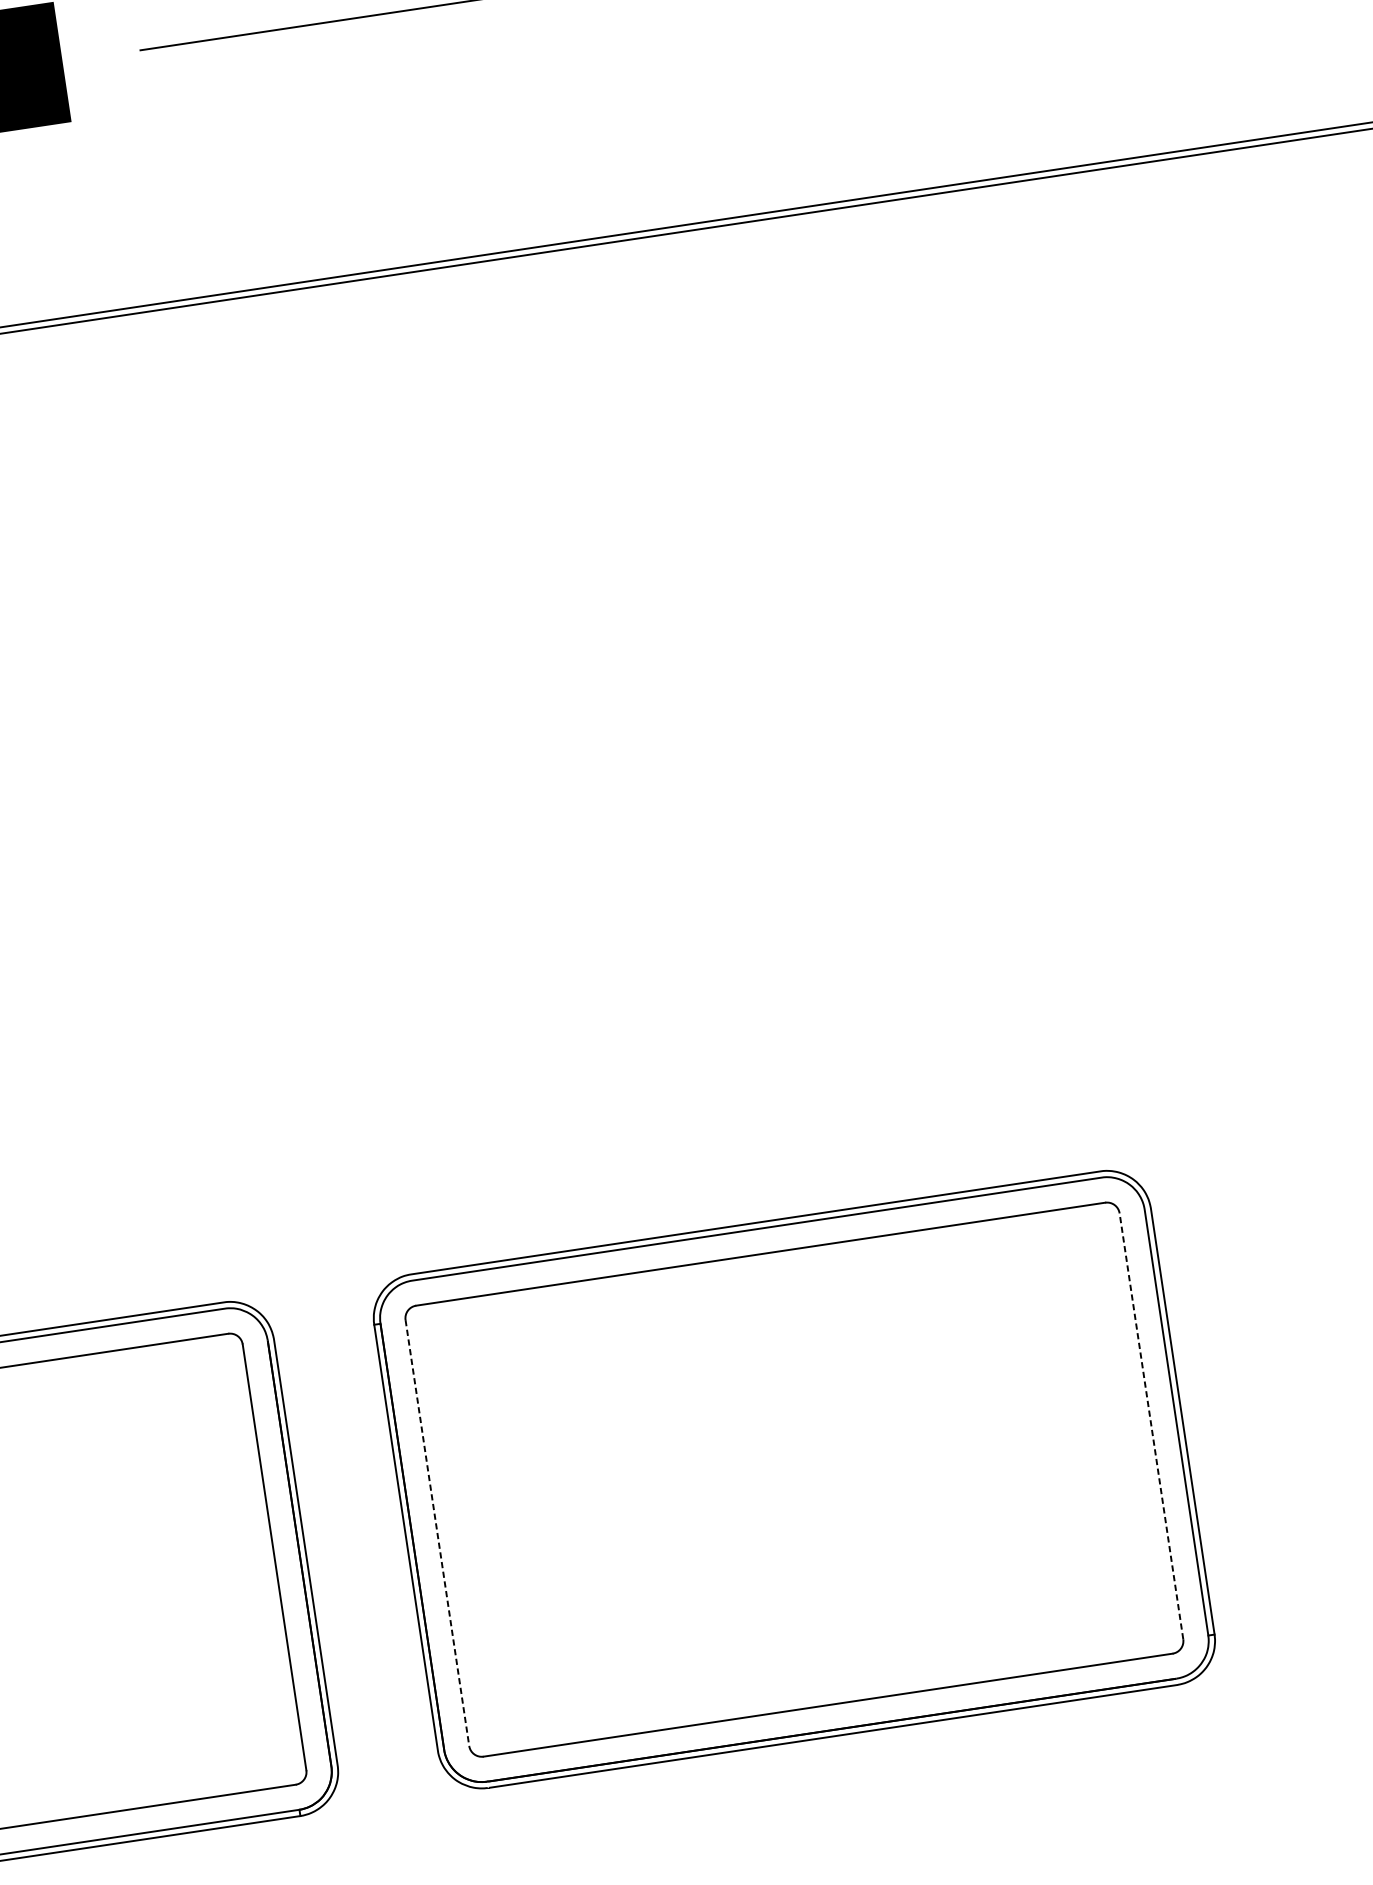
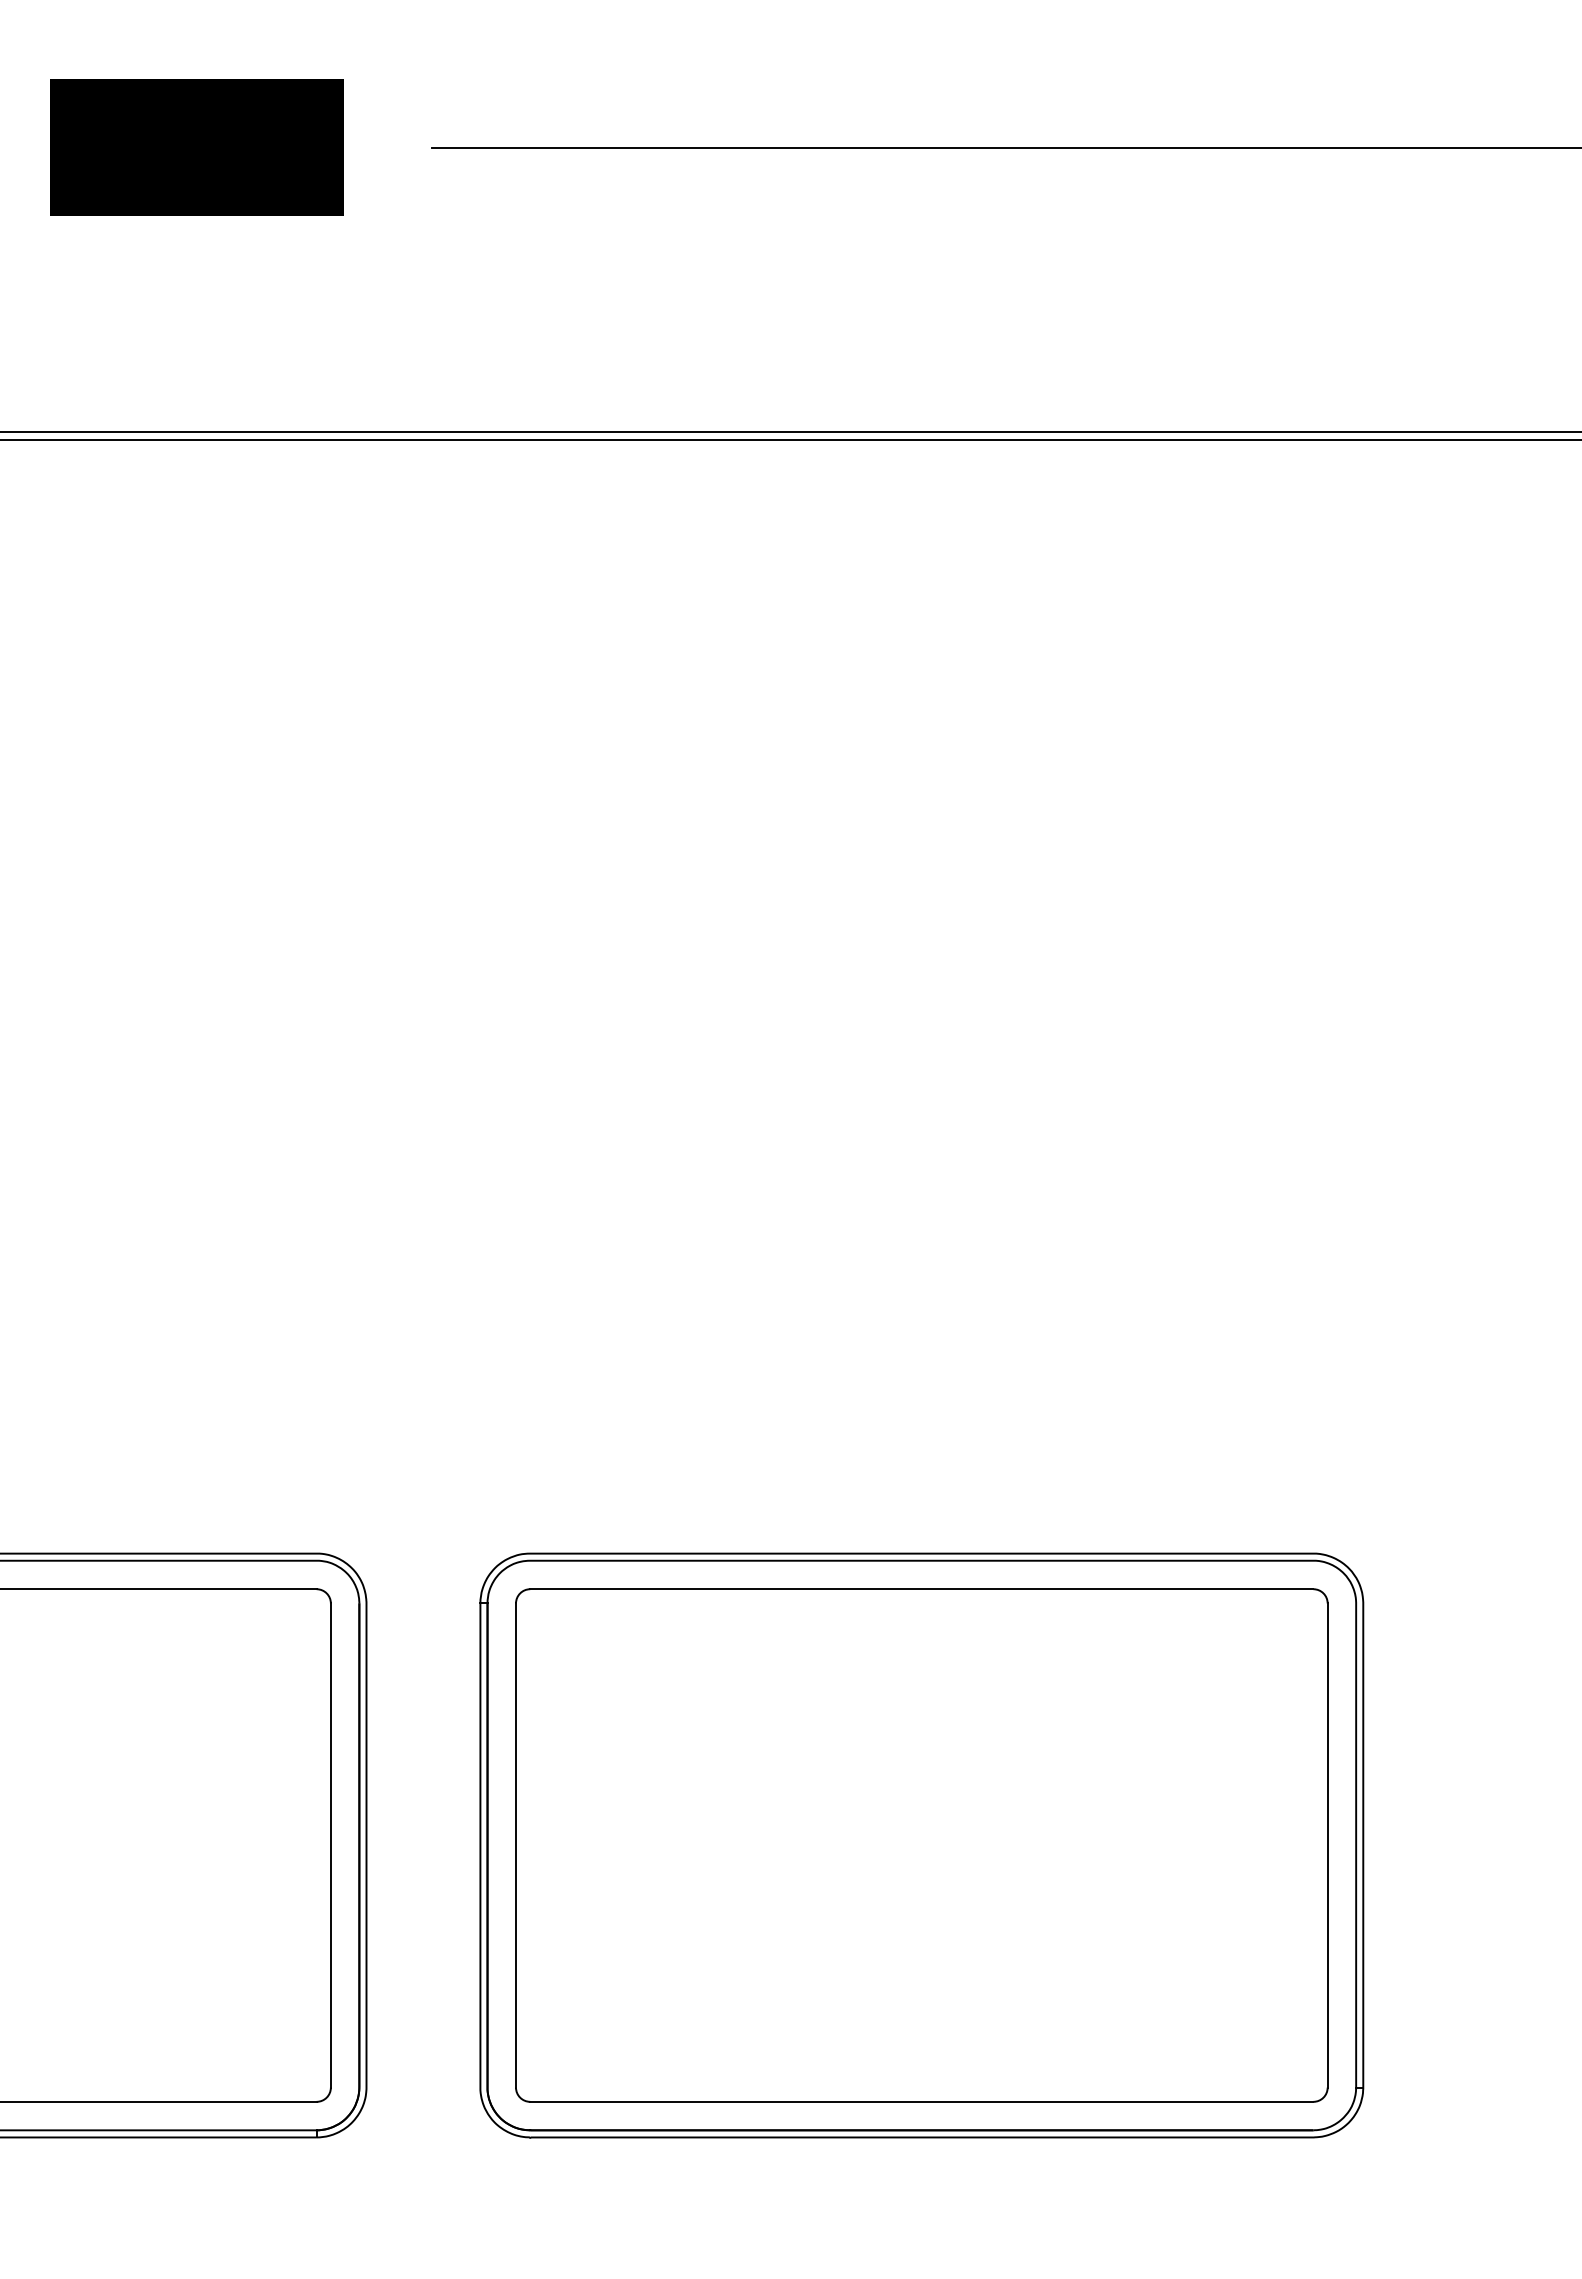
line: (1151, 1426) -> (1327, 1845), dashed -> solid
line: (437, 1533) -> (516, 1846), dashed -> solid

